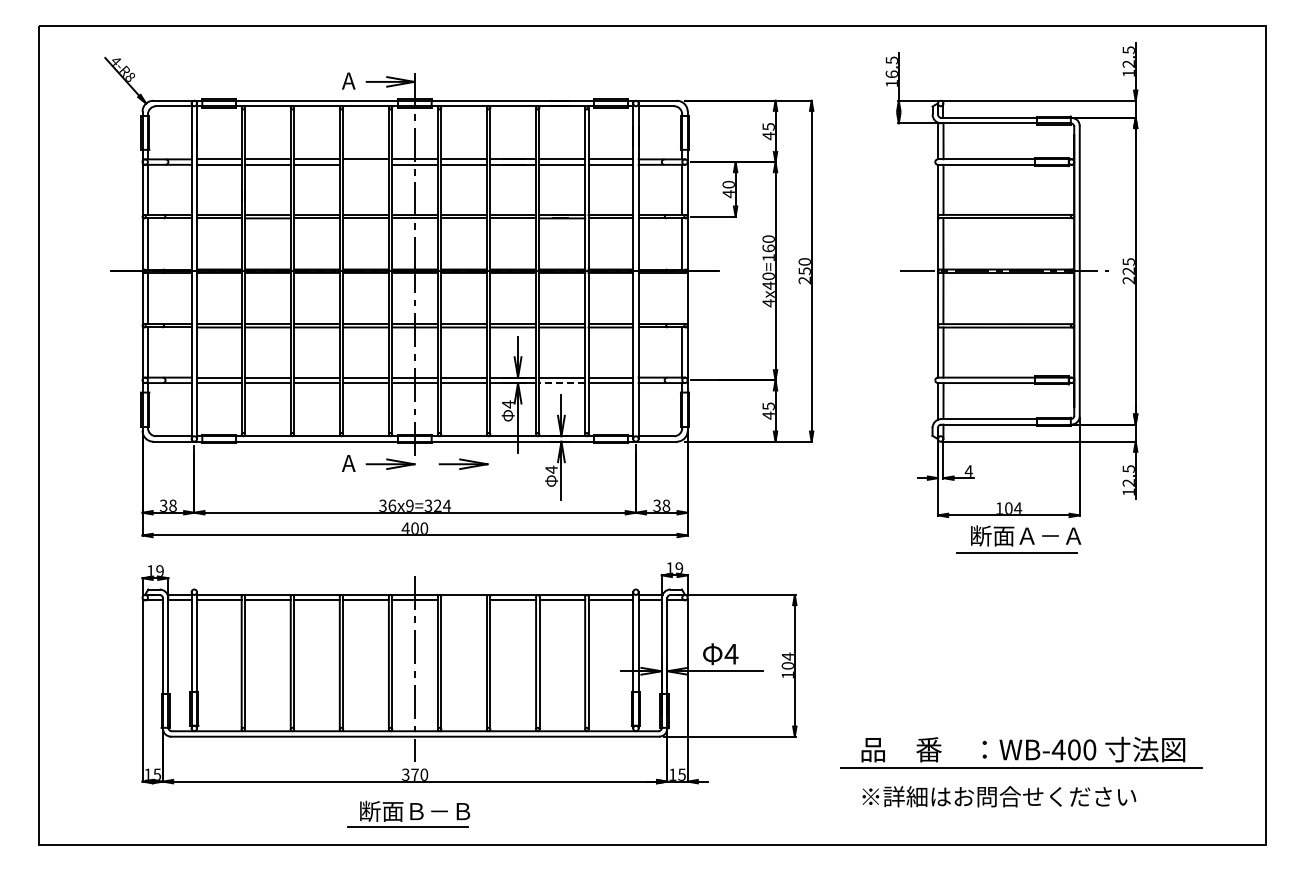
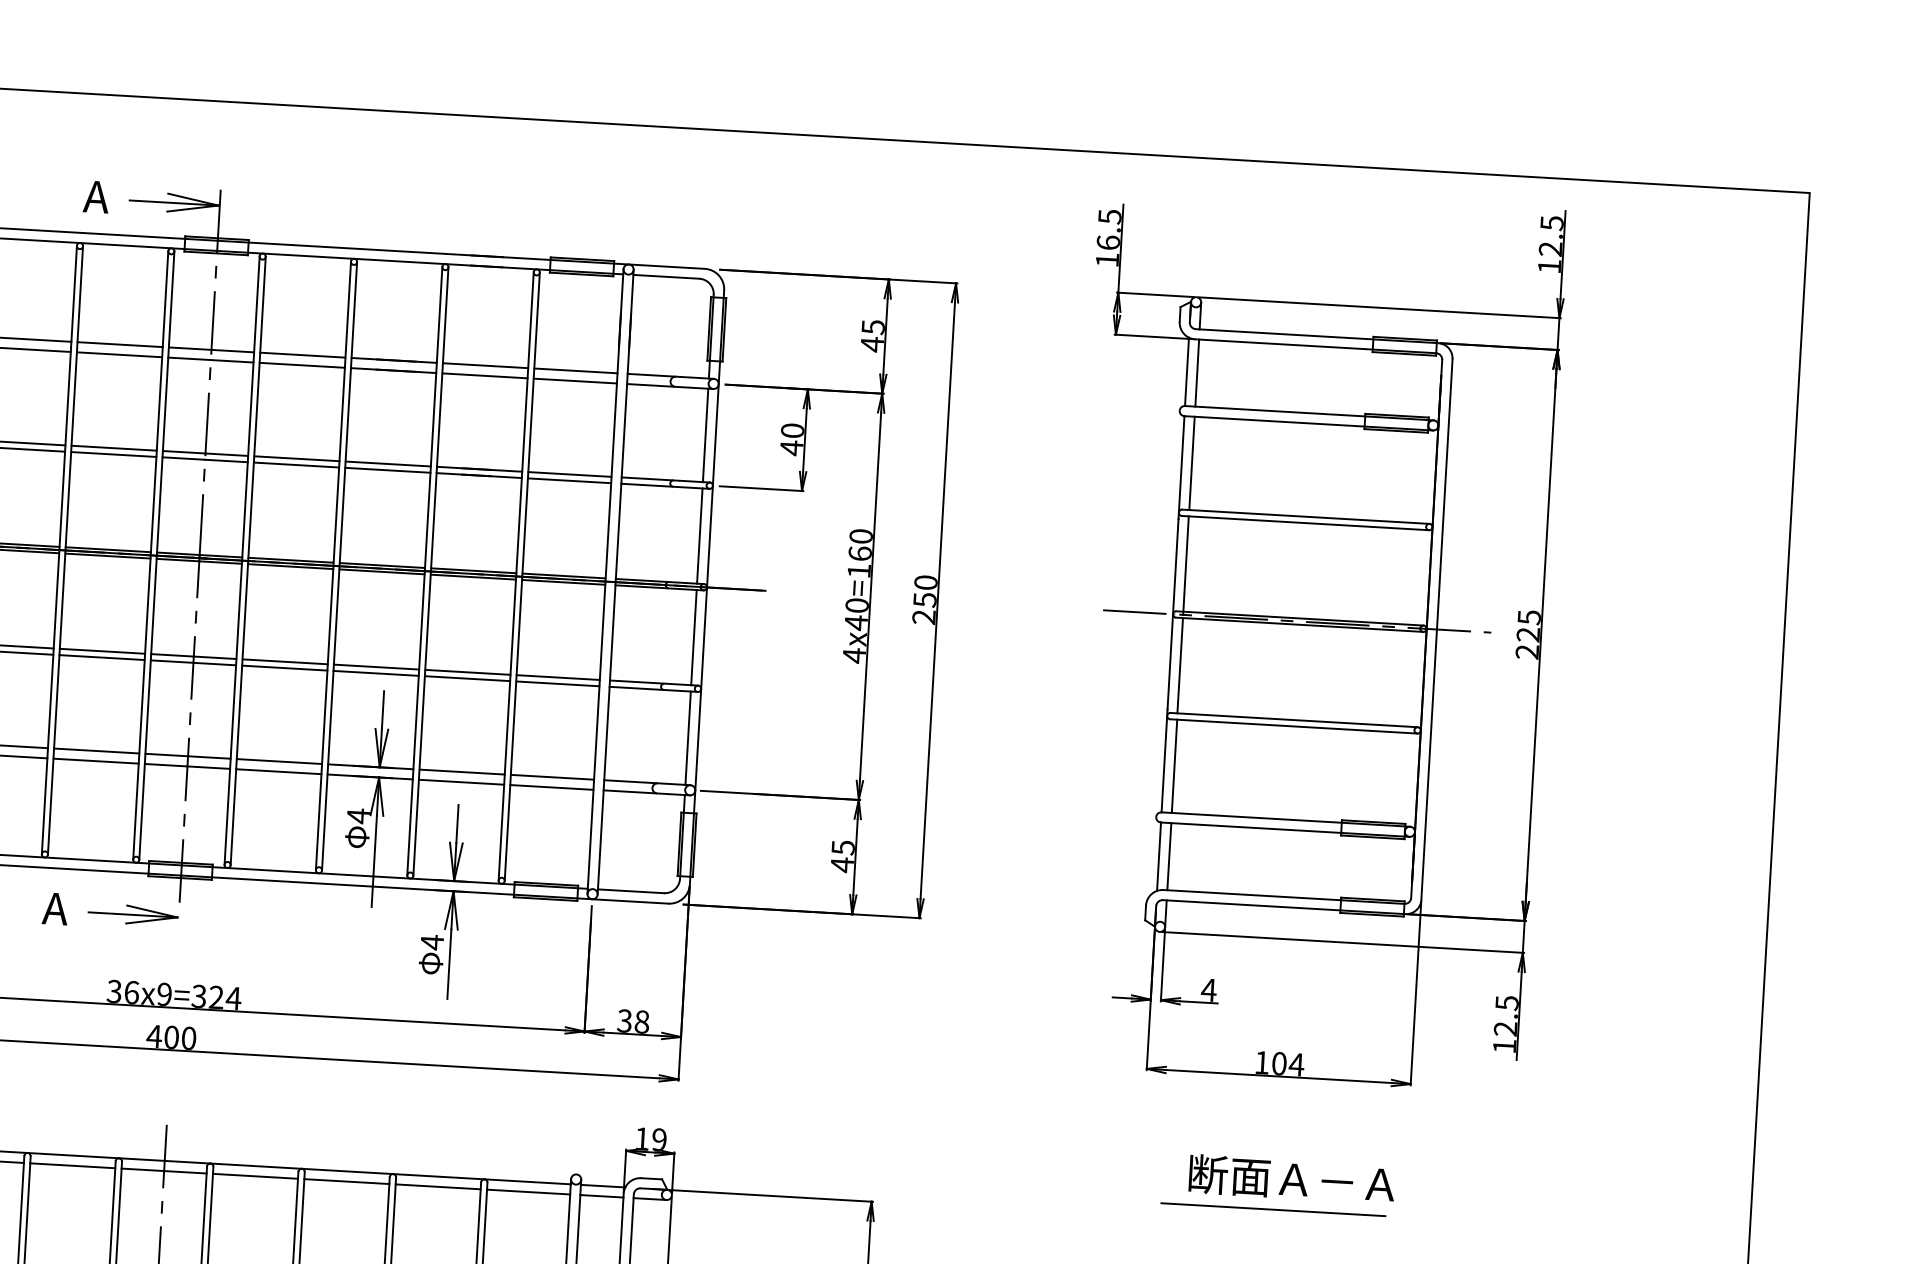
line: (365, 164) -> (118, 354), added
line: (682, 298) -> (694, 637), added
line: (562, 383) -> (461, 783), dashed -> solid
part: (463, 463) -> (268, 921), removed
part: (1018, 539) -> (1277, 1184), moved
line: (464, 600) -> (256, 1176), added

